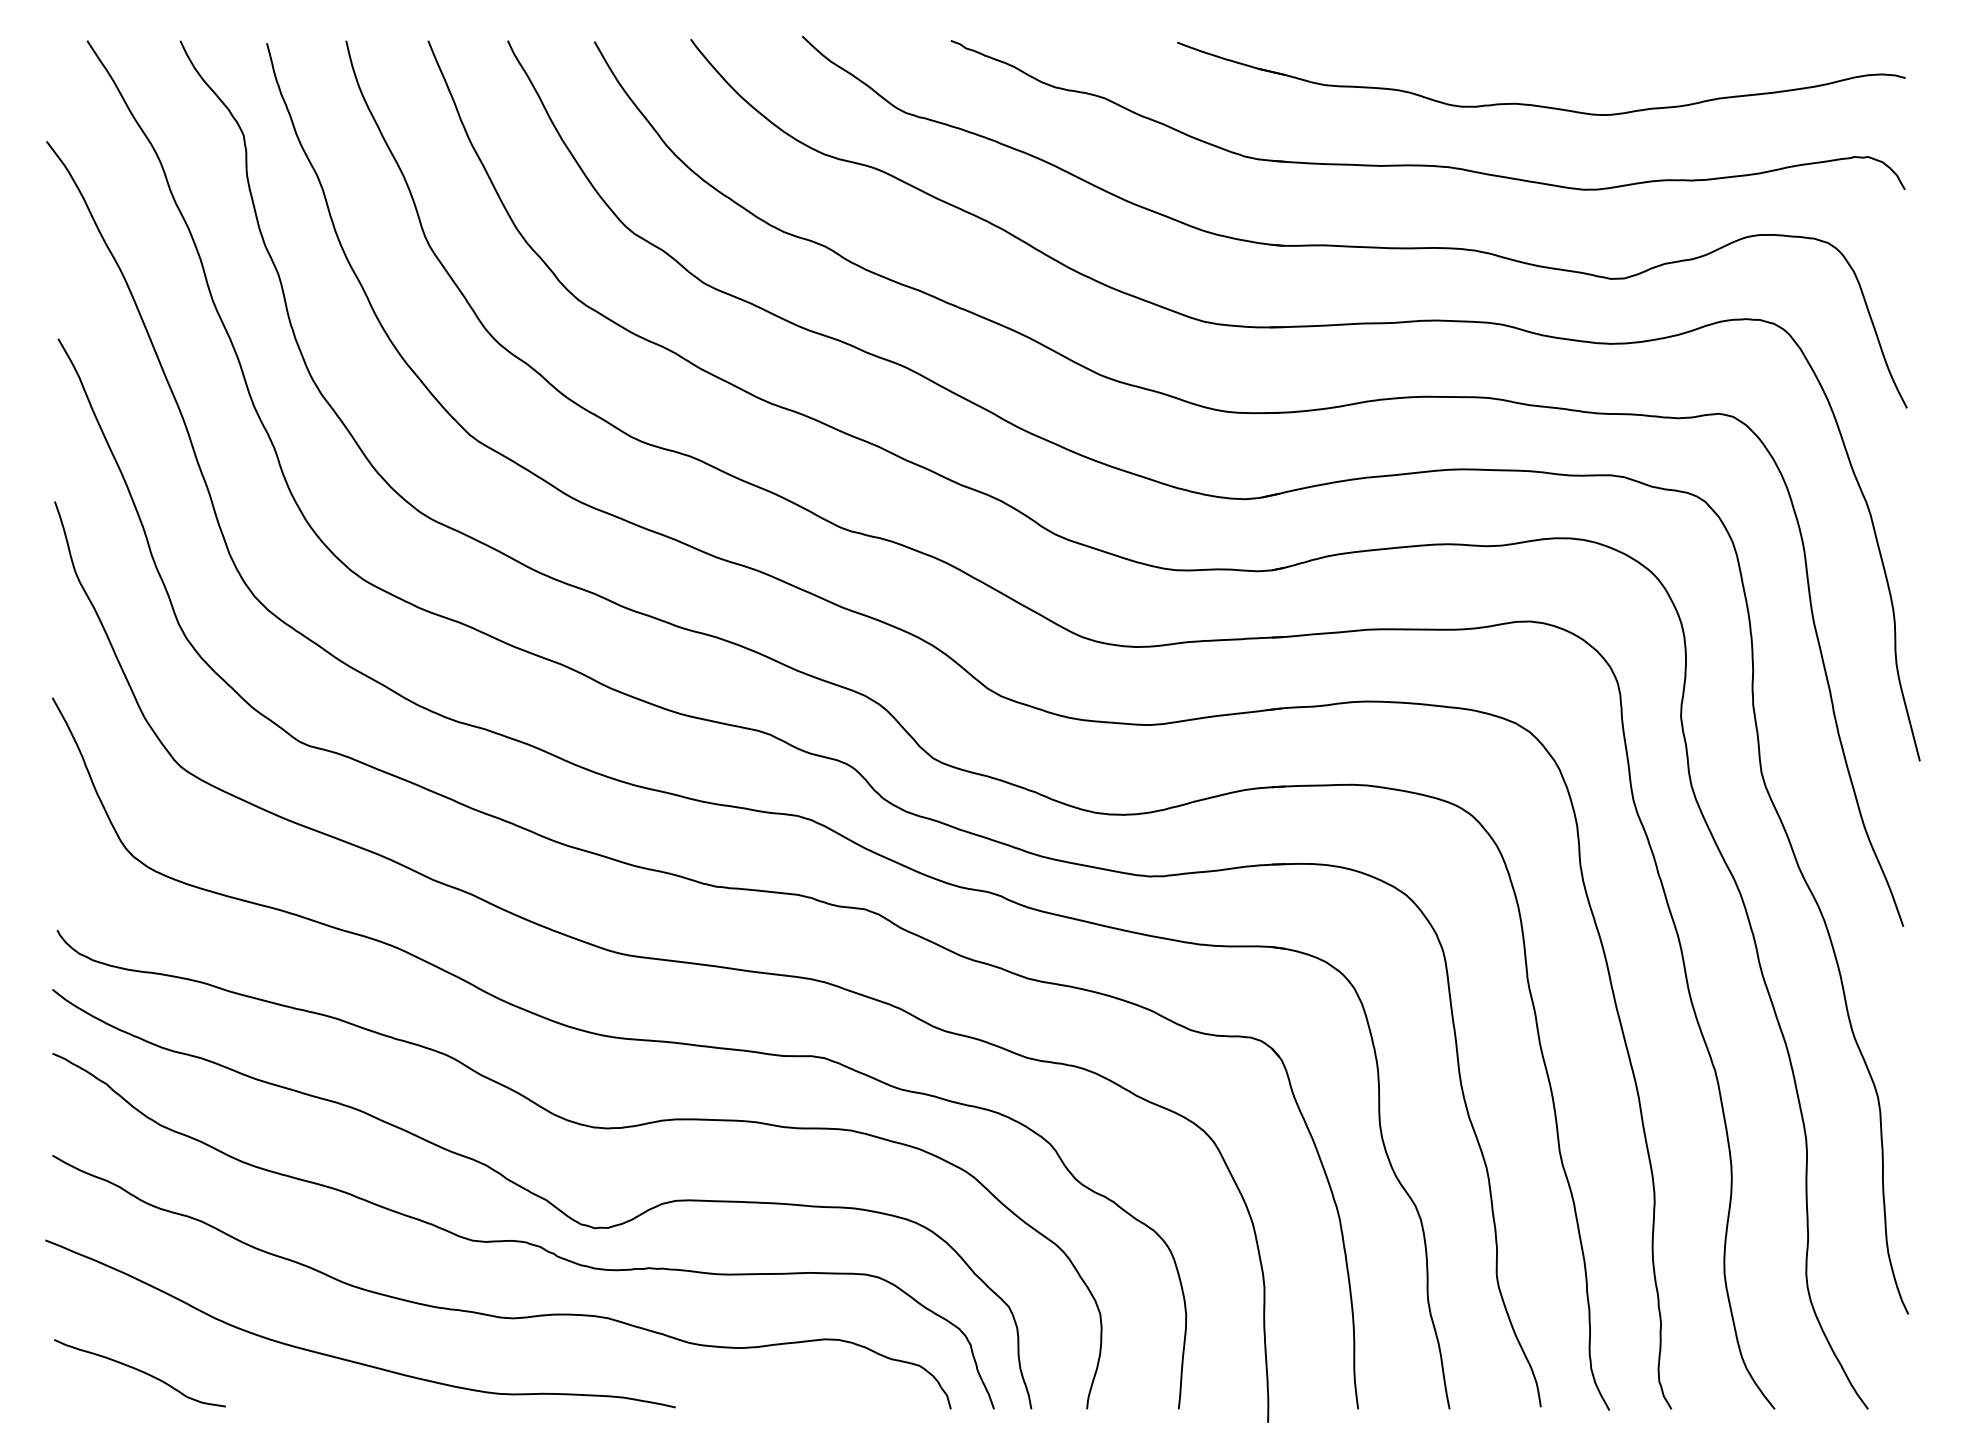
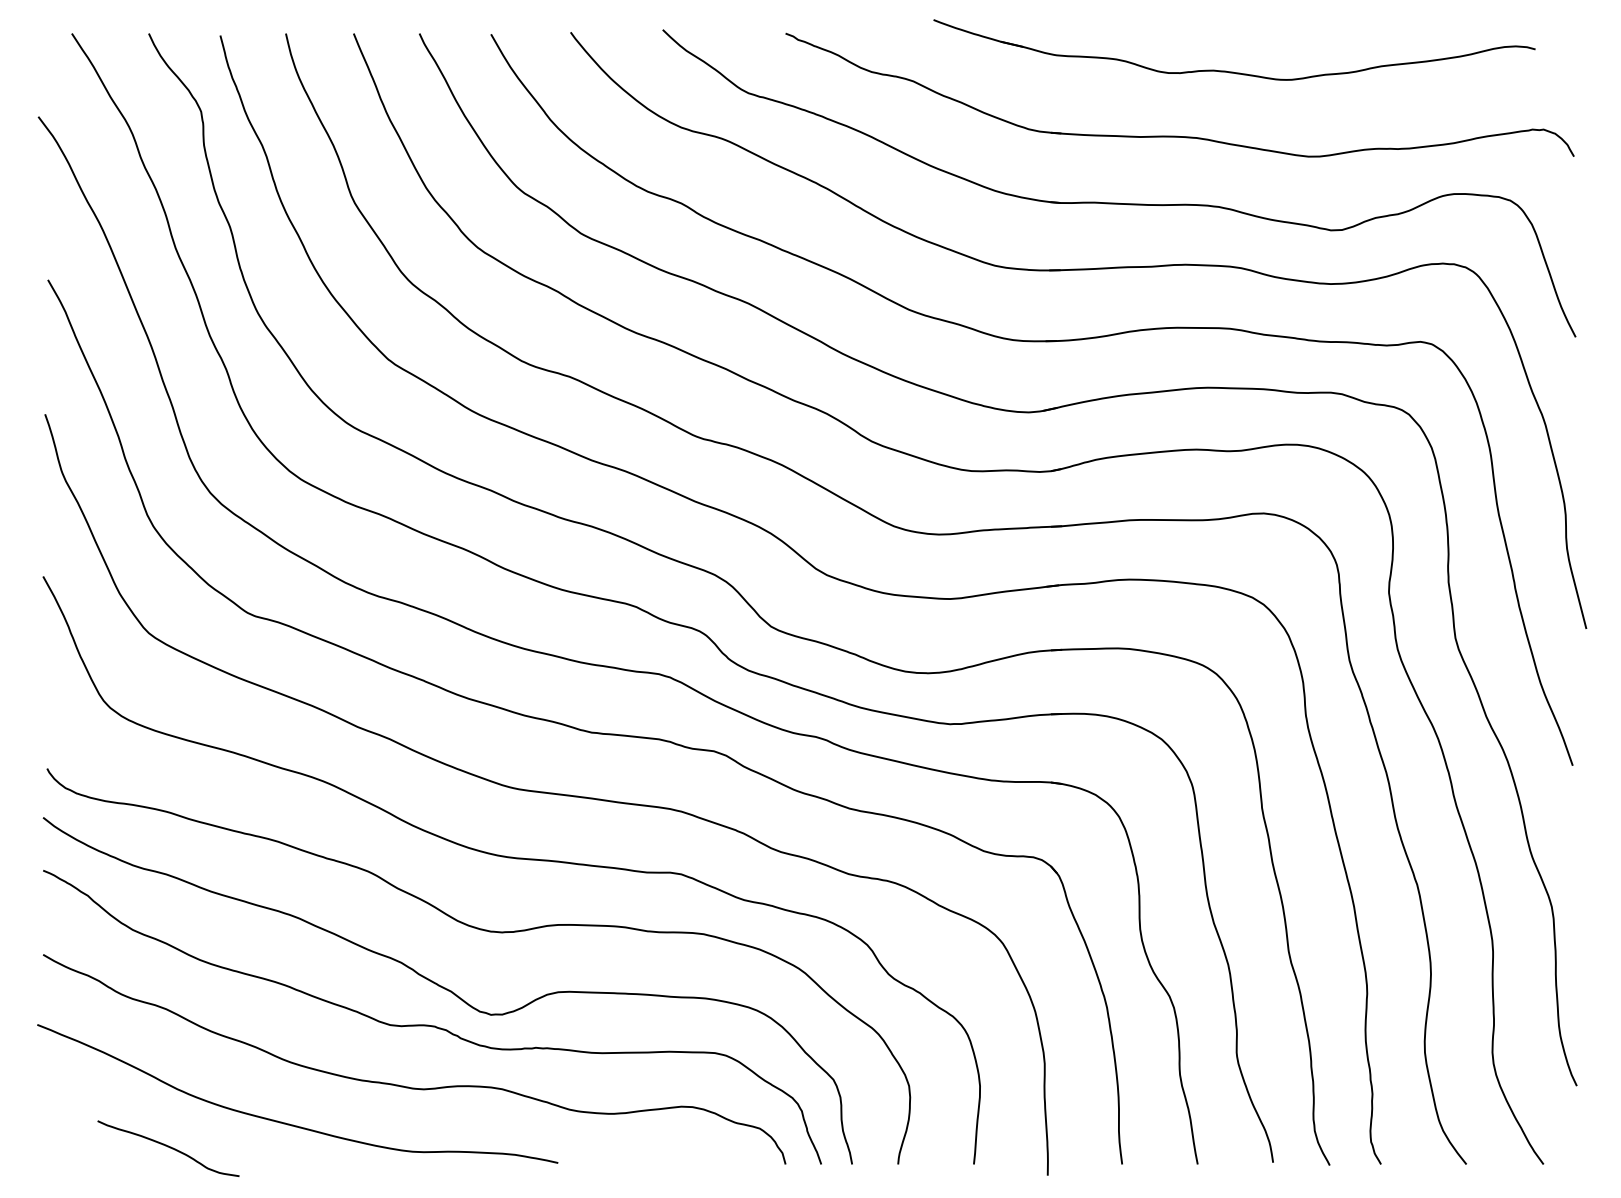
part: (1540, 104) -> (1233, 71), moved
curve: (139, 1371) -> (168, 1147), moved

